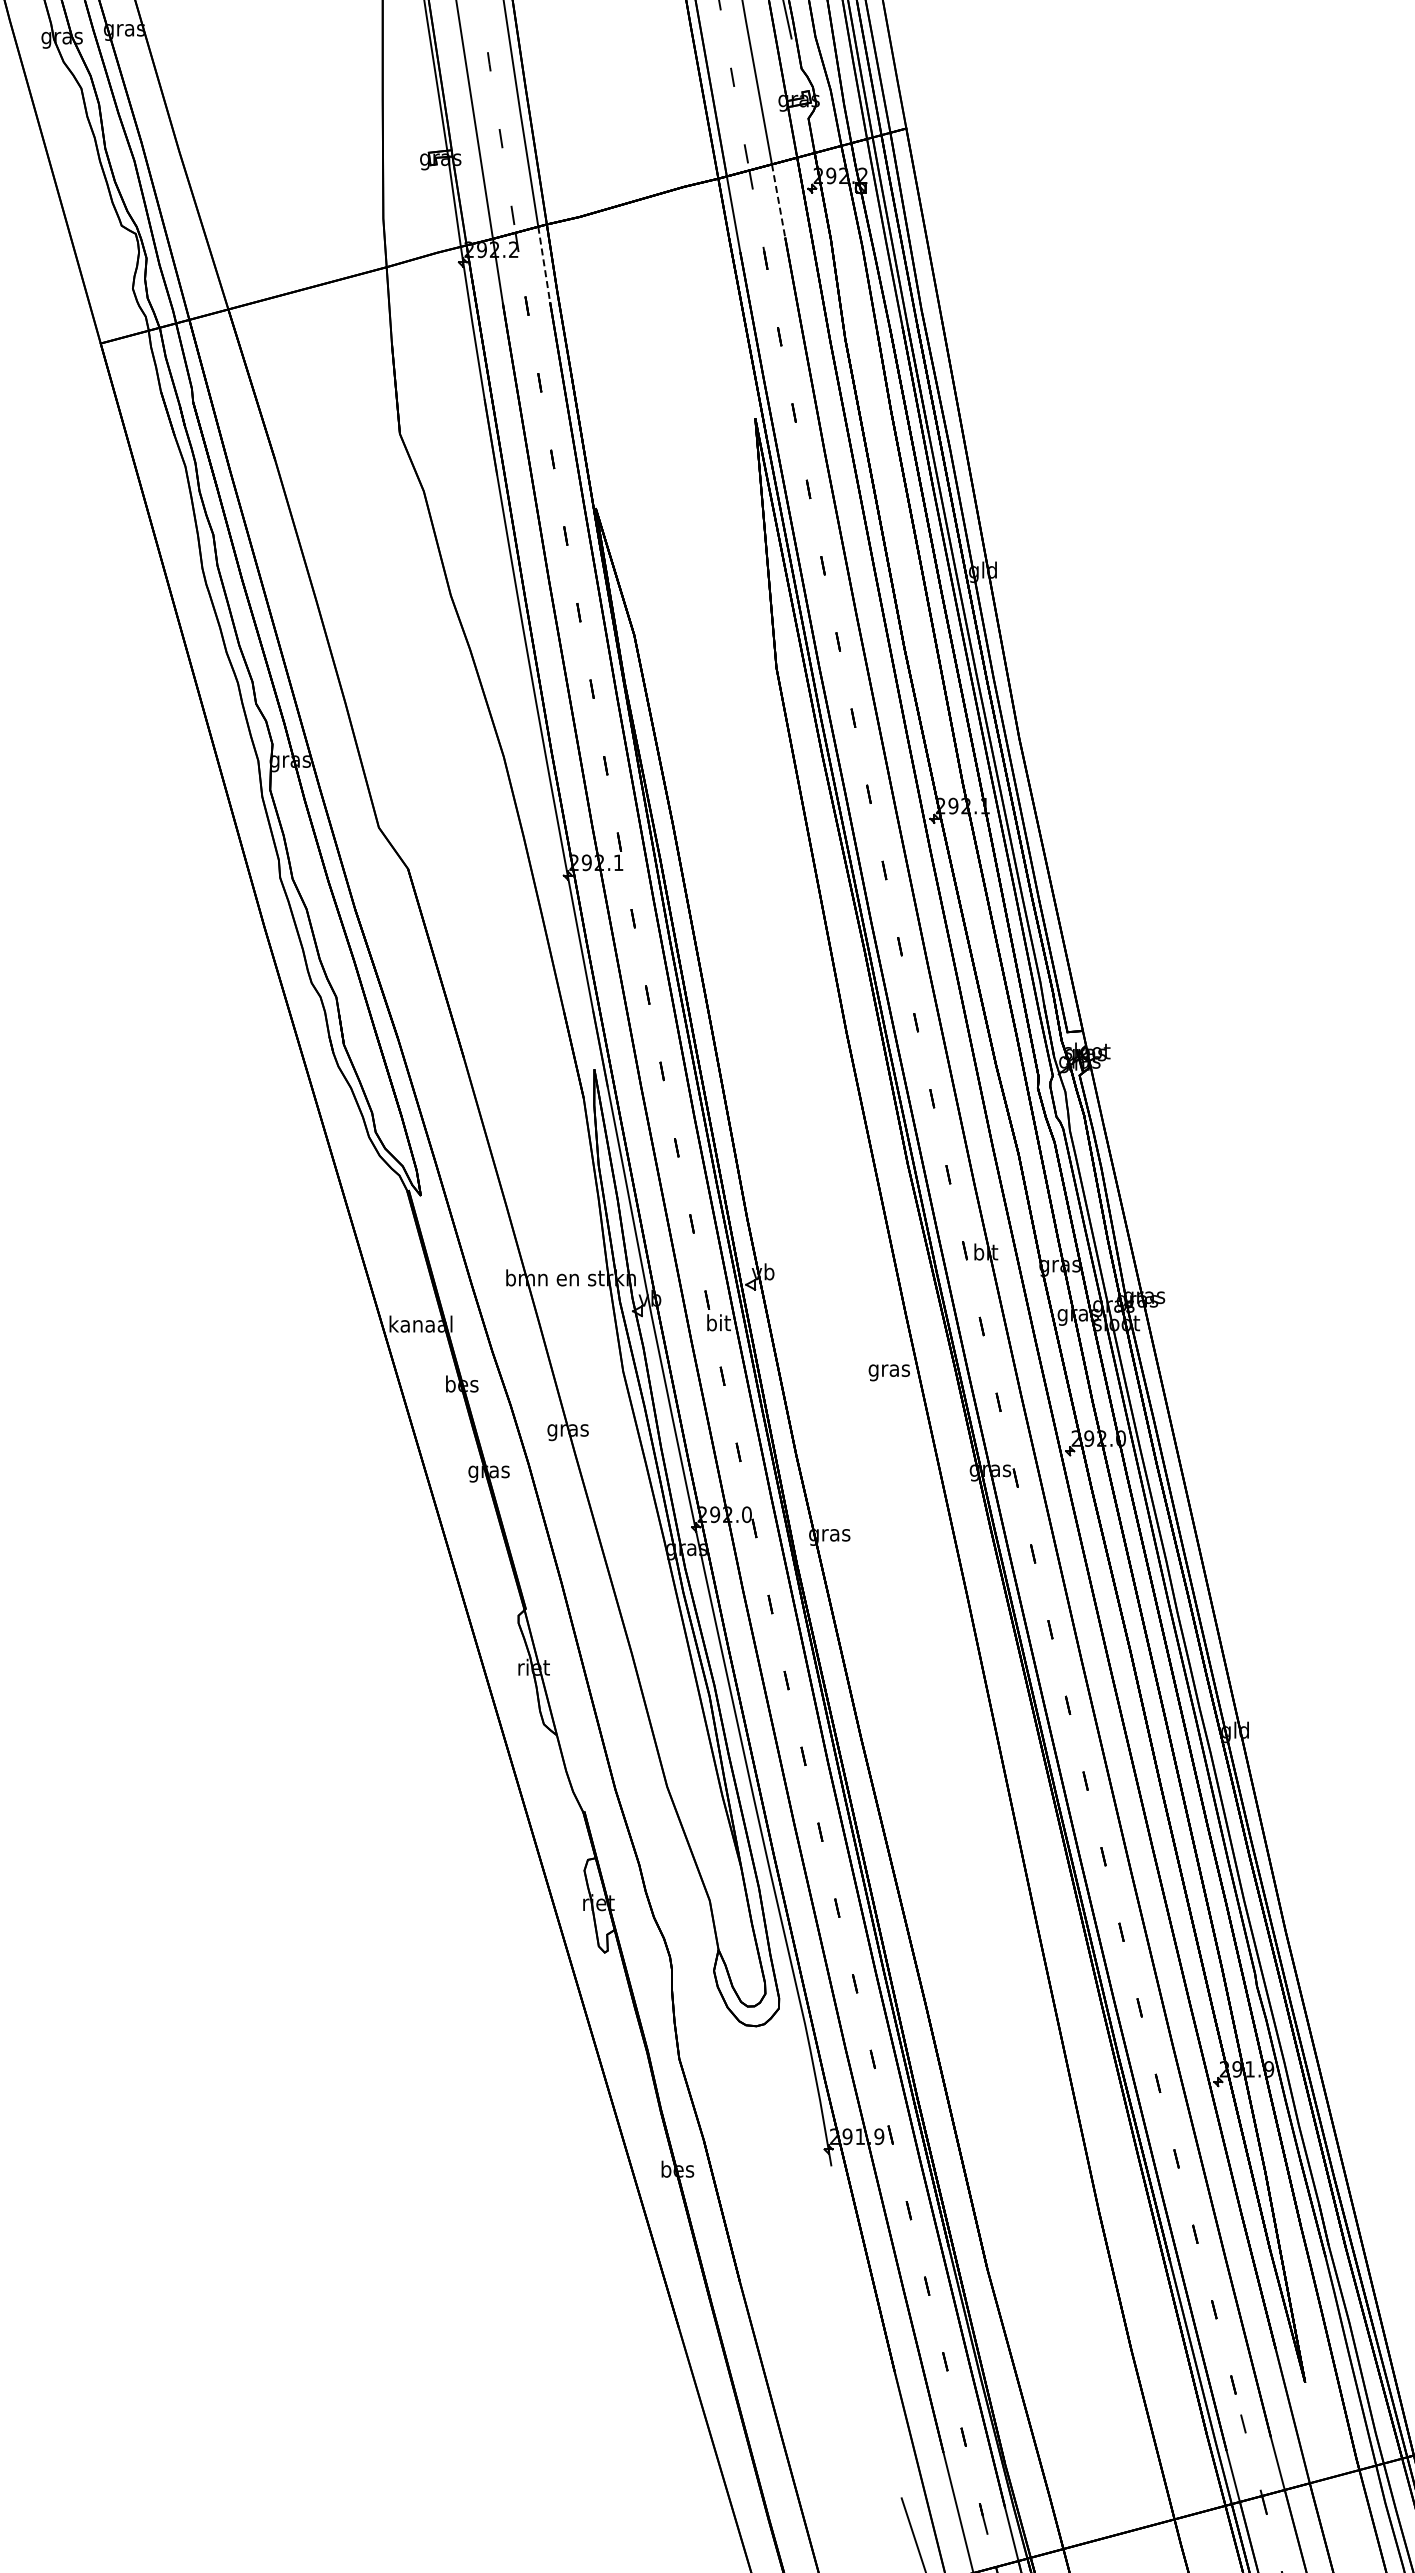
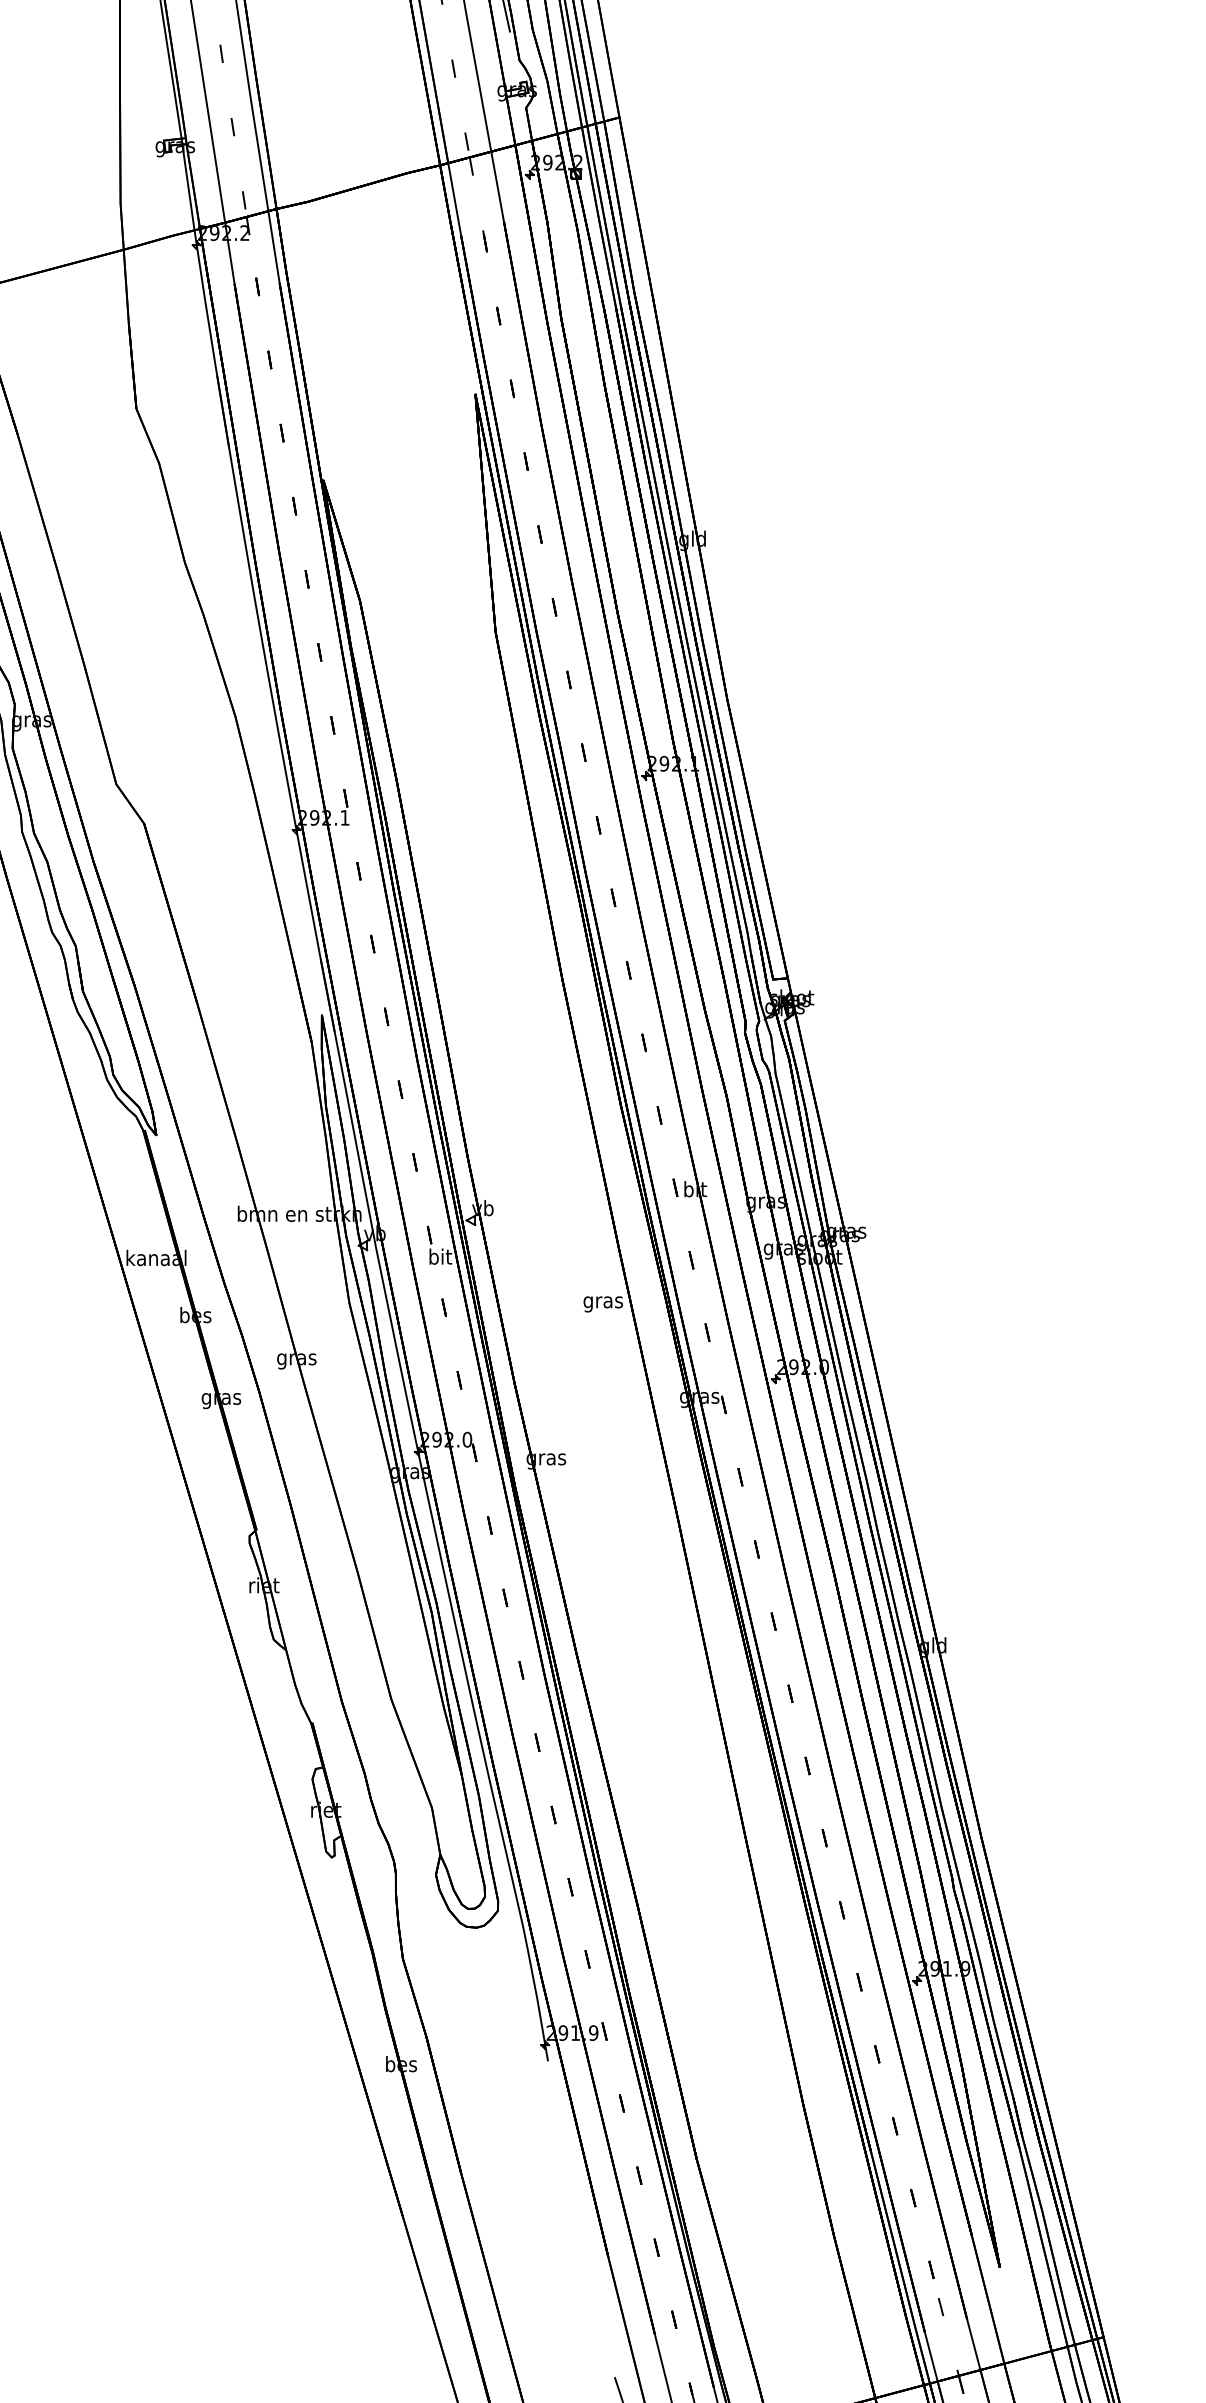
line: (778, 201) -> (497, 187), dashed -> solid
line: (544, 265) -> (274, 248), dashed -> solid

